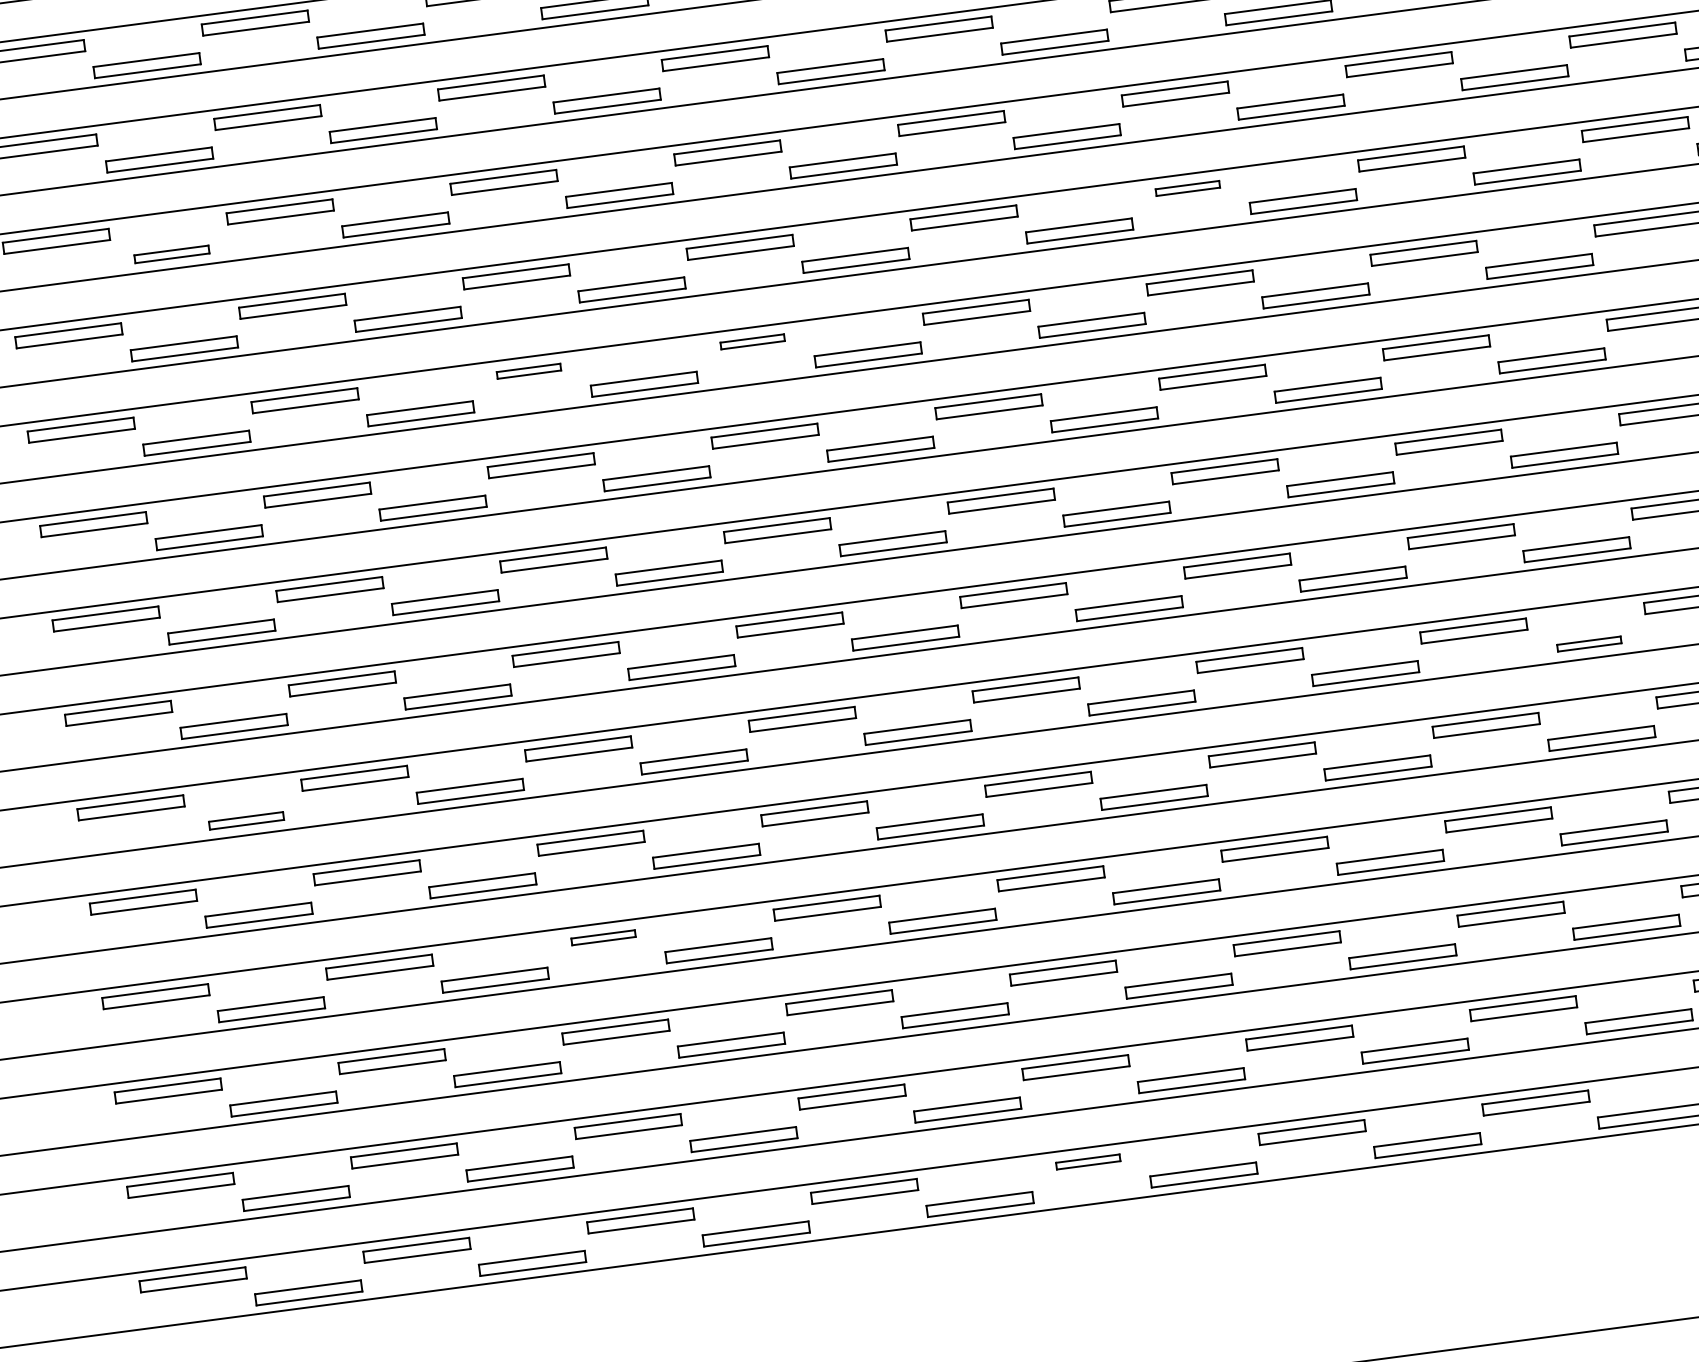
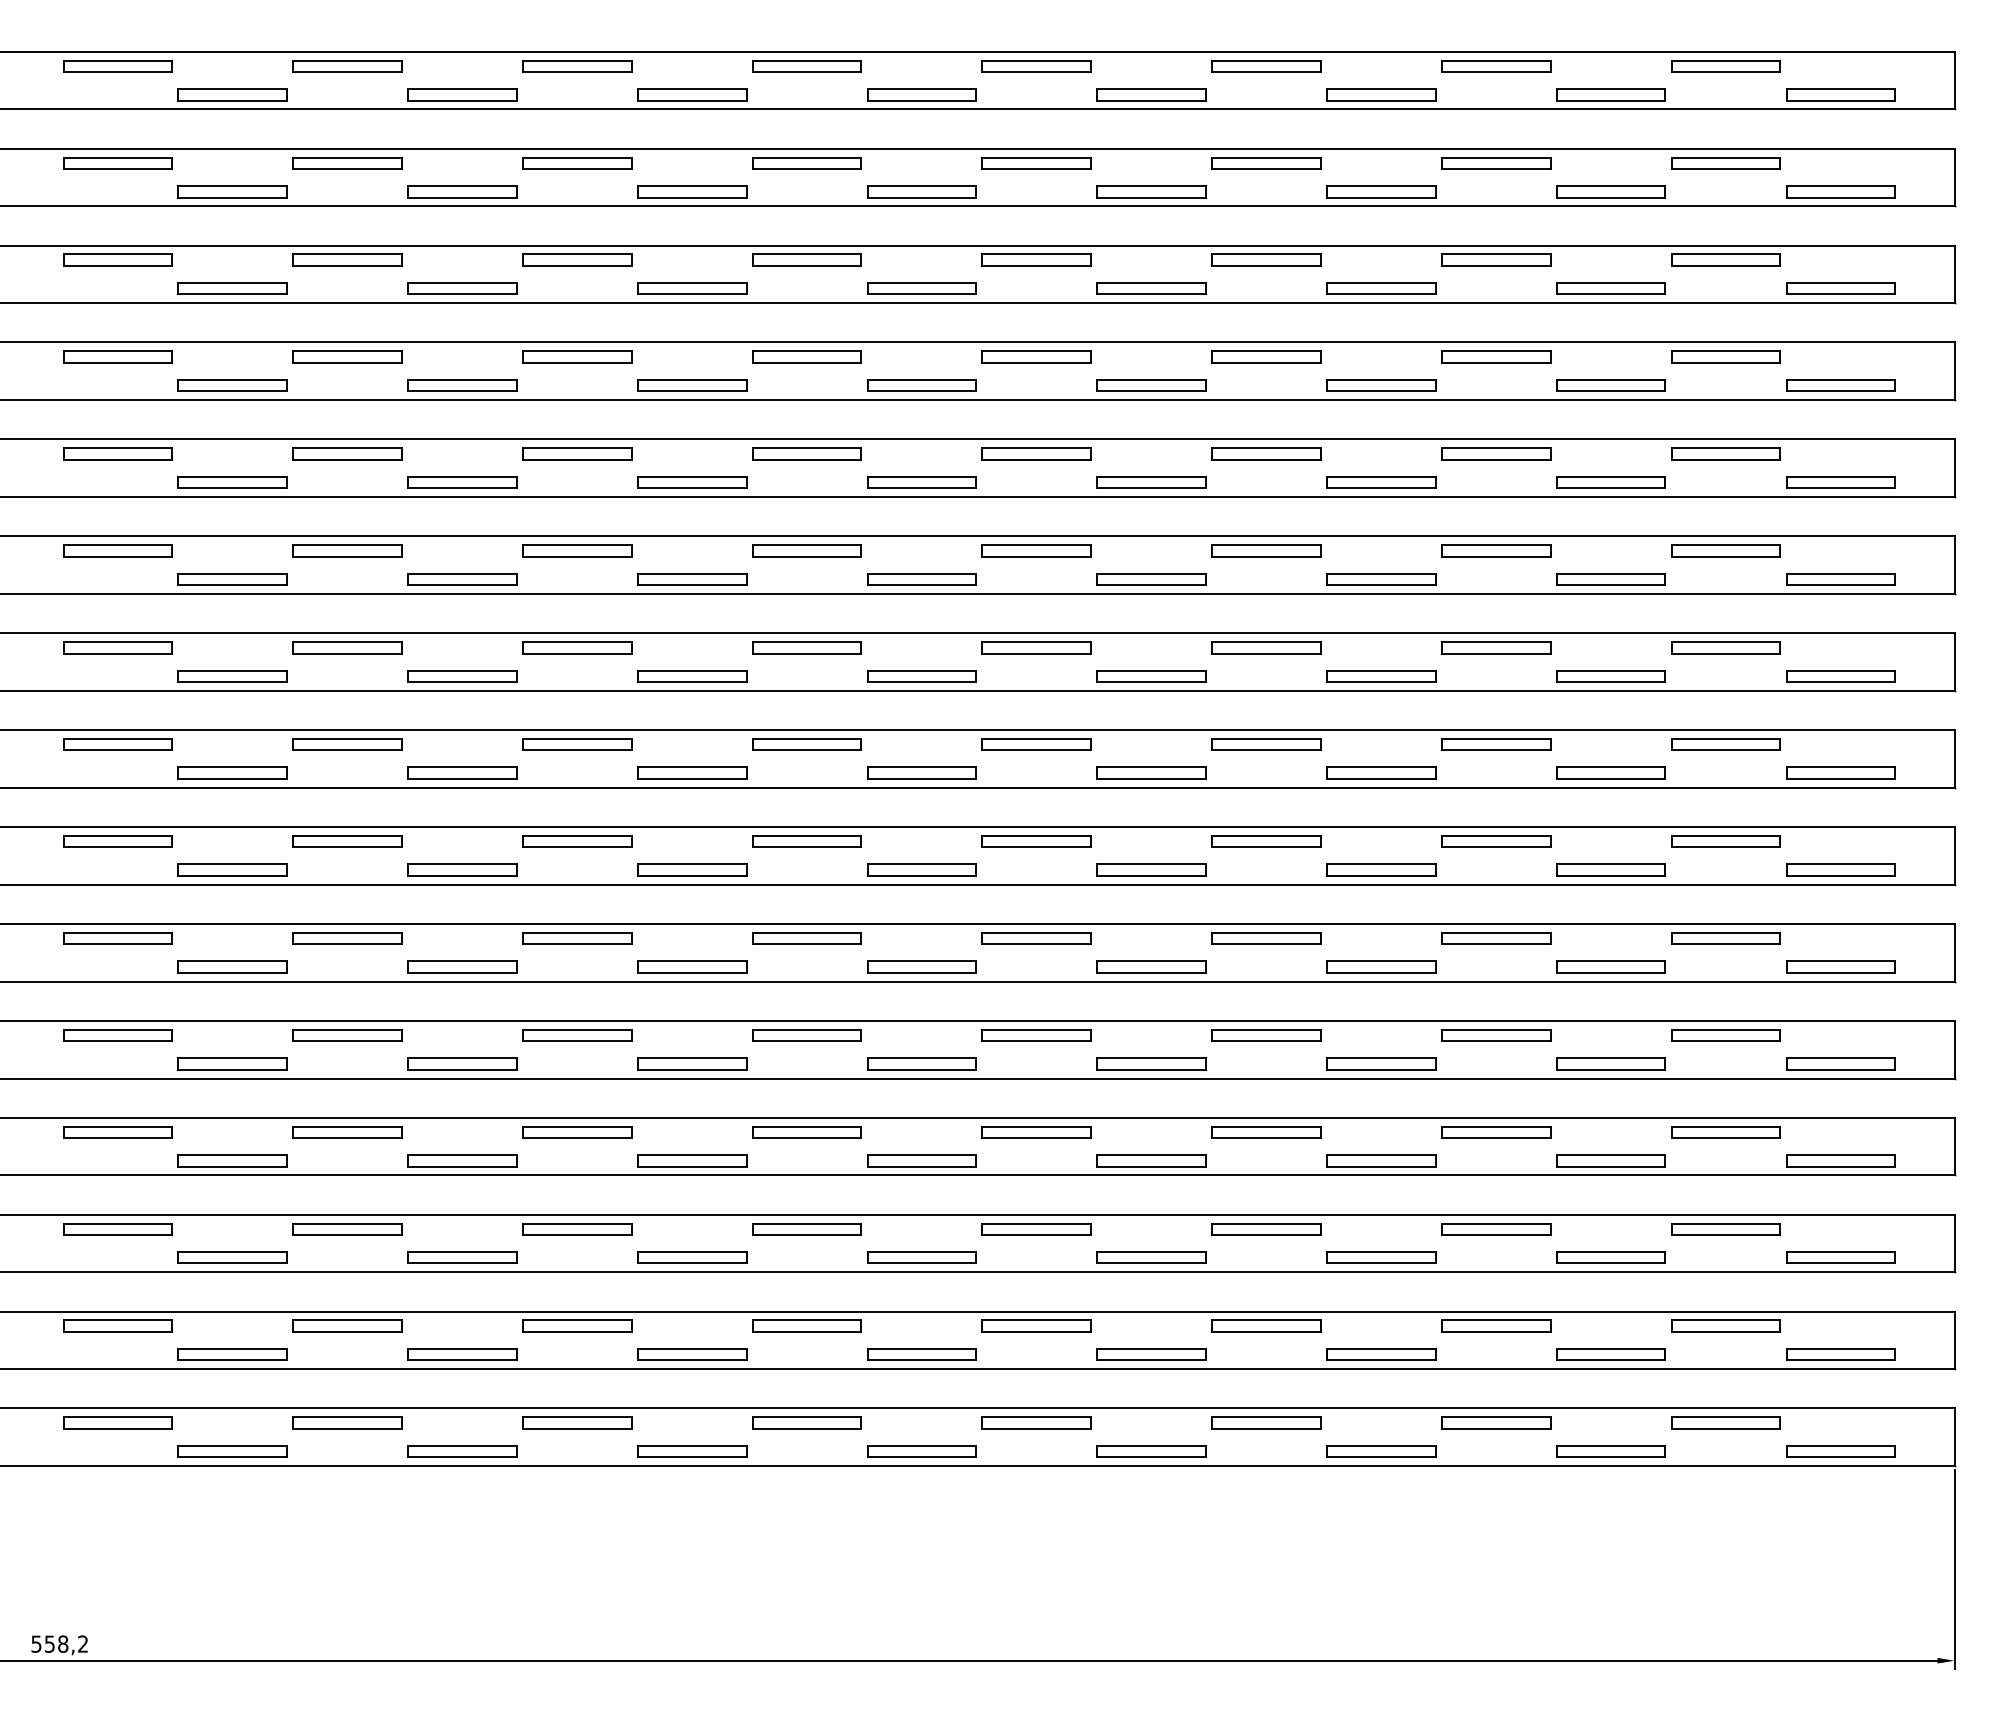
part: (1187, 188) -> (1266, 453), size x1.67
part: (171, 254) -> (232, 385), size x1.43
part: (752, 341) -> (806, 550), size x1.67
part: (529, 370) -> (577, 550), size x1.67
part: (1588, 643) -> (1610, 966), size x1.67
part: (246, 820) -> (232, 966), size x1.43
part: (603, 937) -> (577, 1132), size x1.67
part: (1088, 1161) -> (1036, 1422), size x1.67

